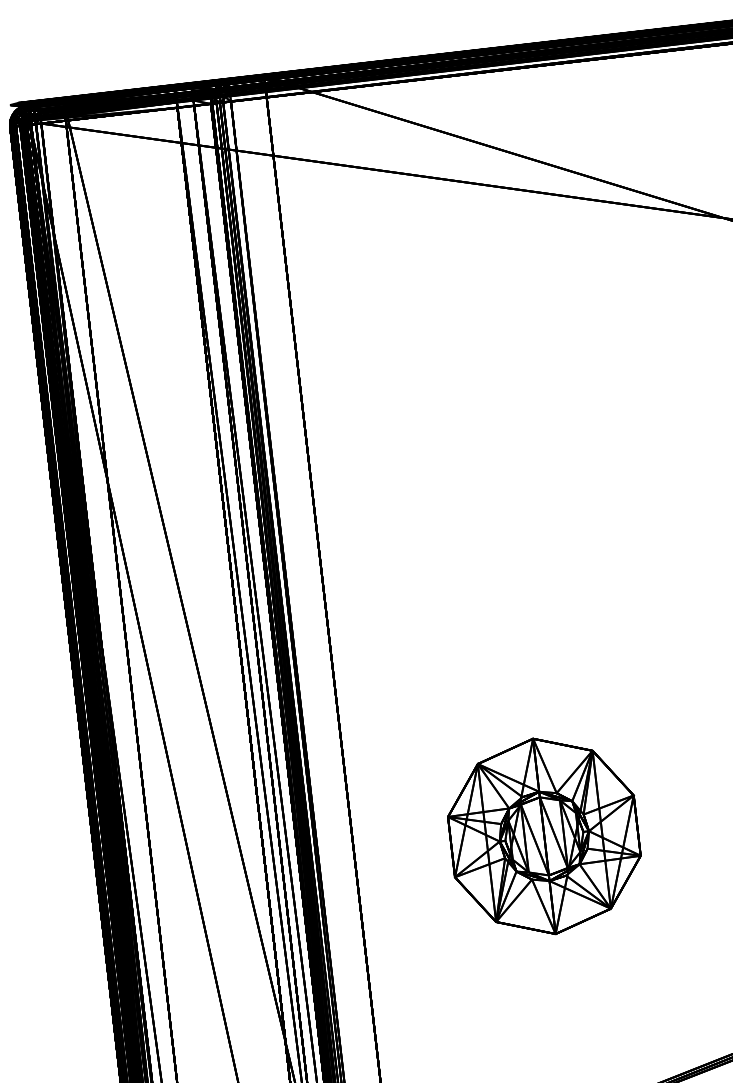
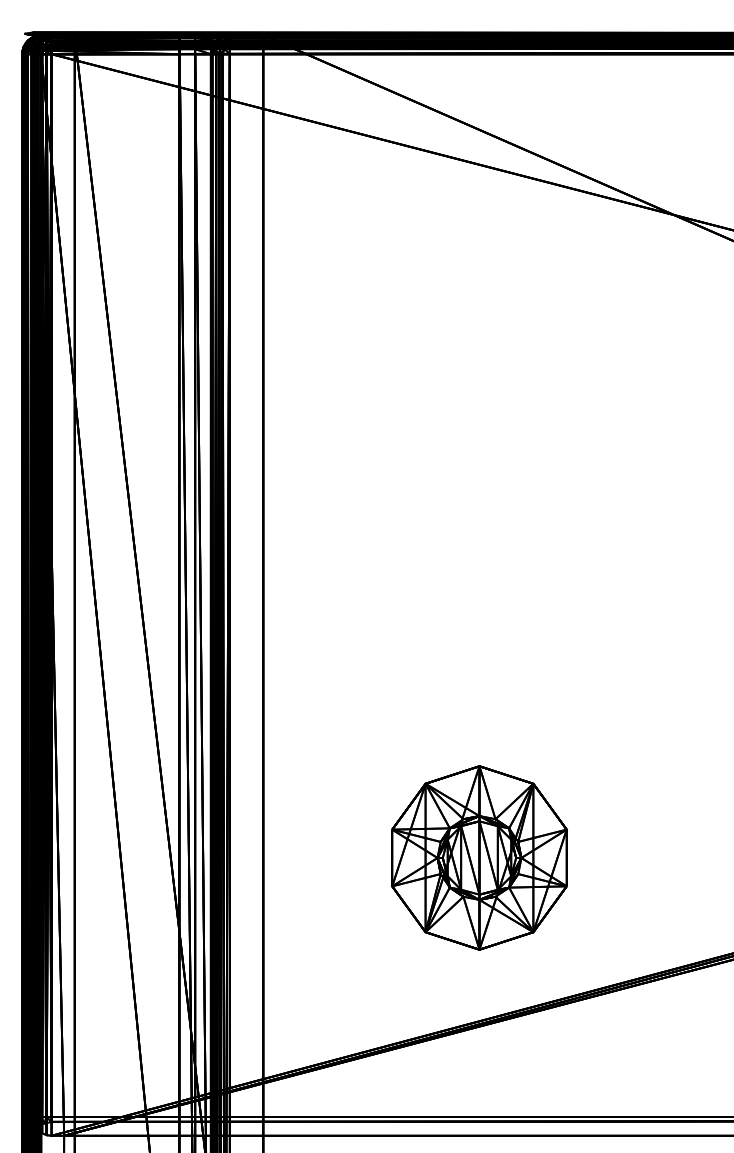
part: (544, 835) -> (479, 857), moved

